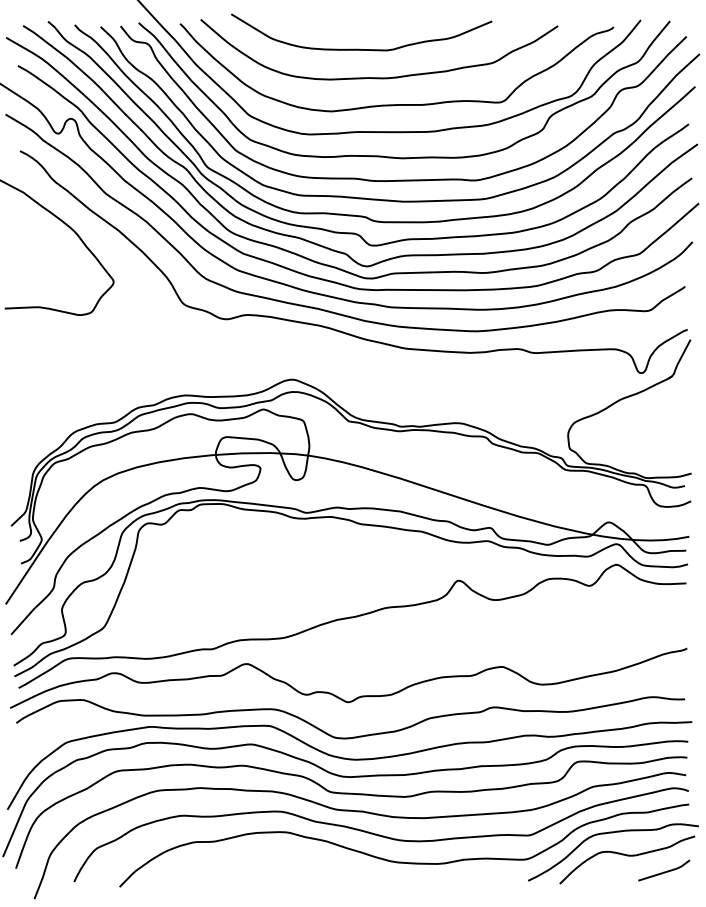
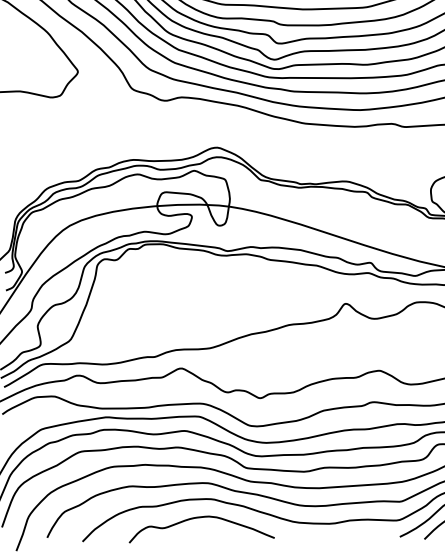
curve: (273, 856) -> (202, 518), added

